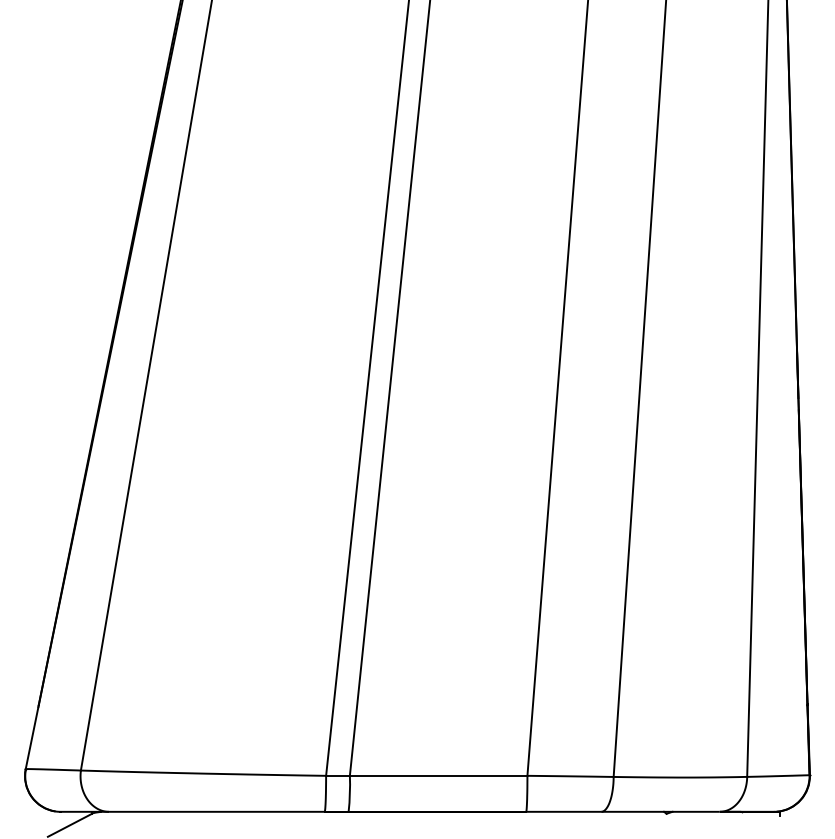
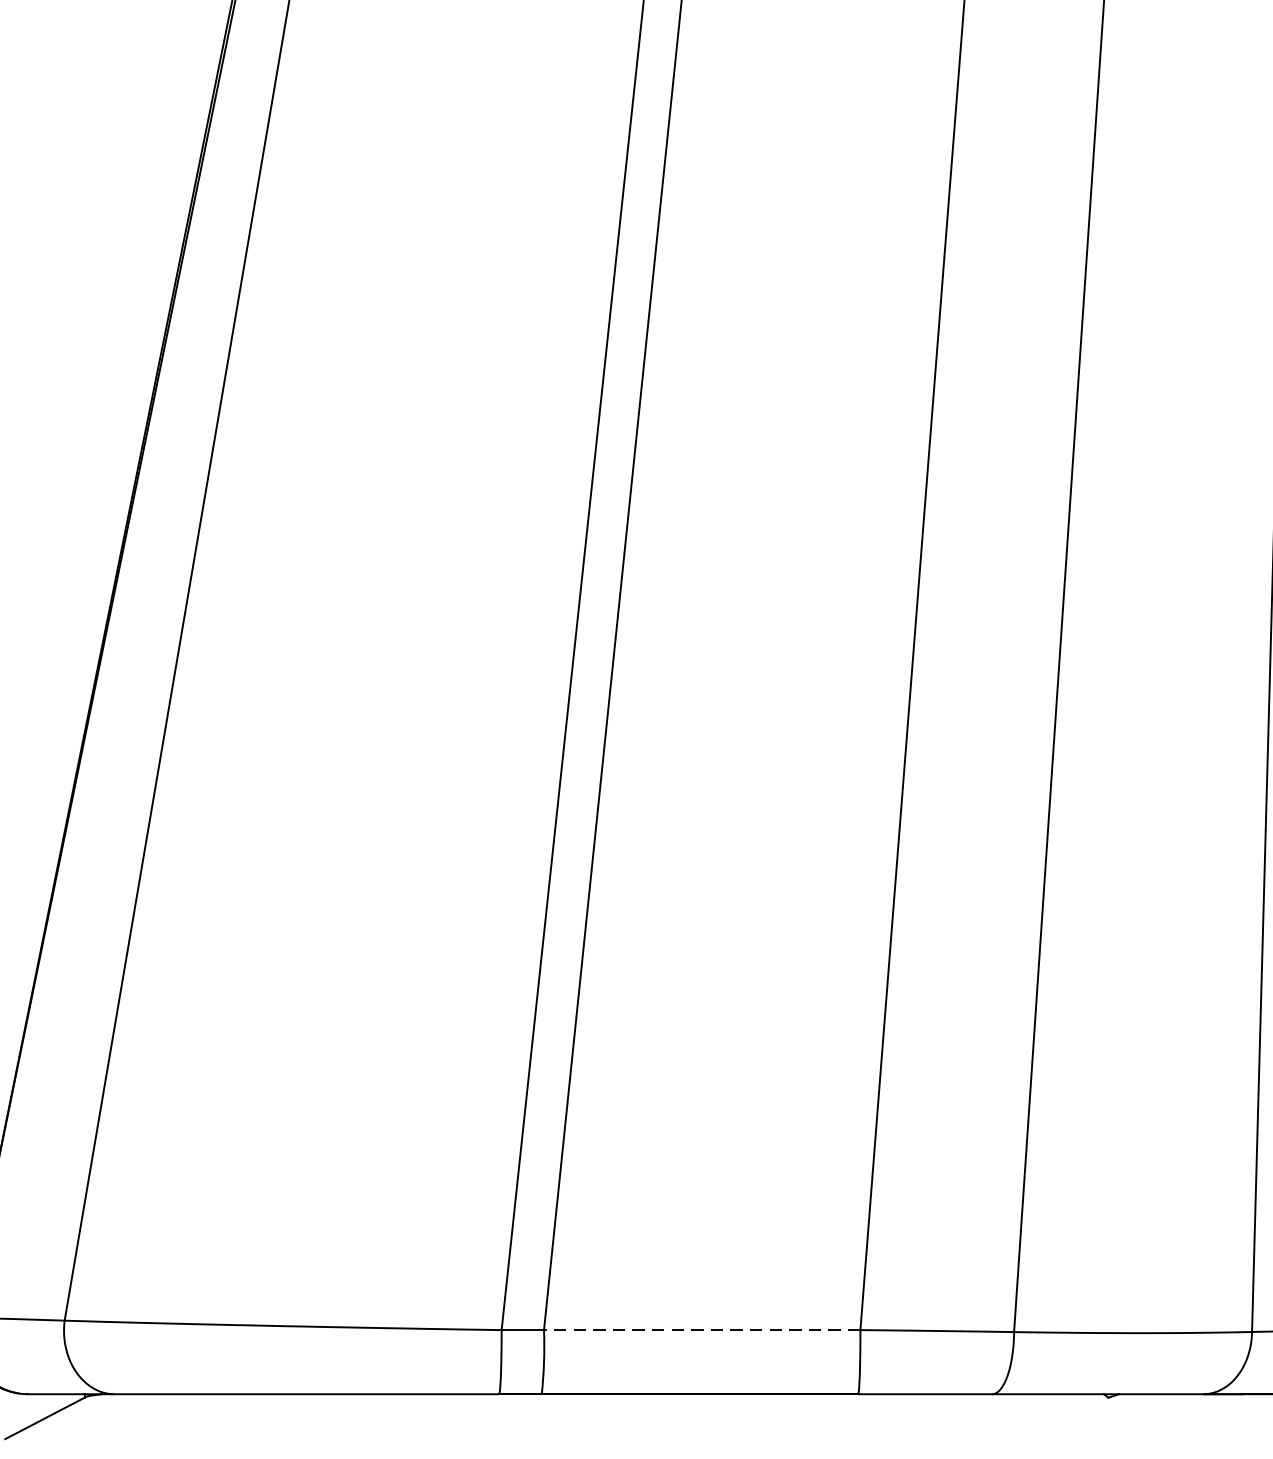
line: (438, 775) -> (701, 1329), solid -> dashed

